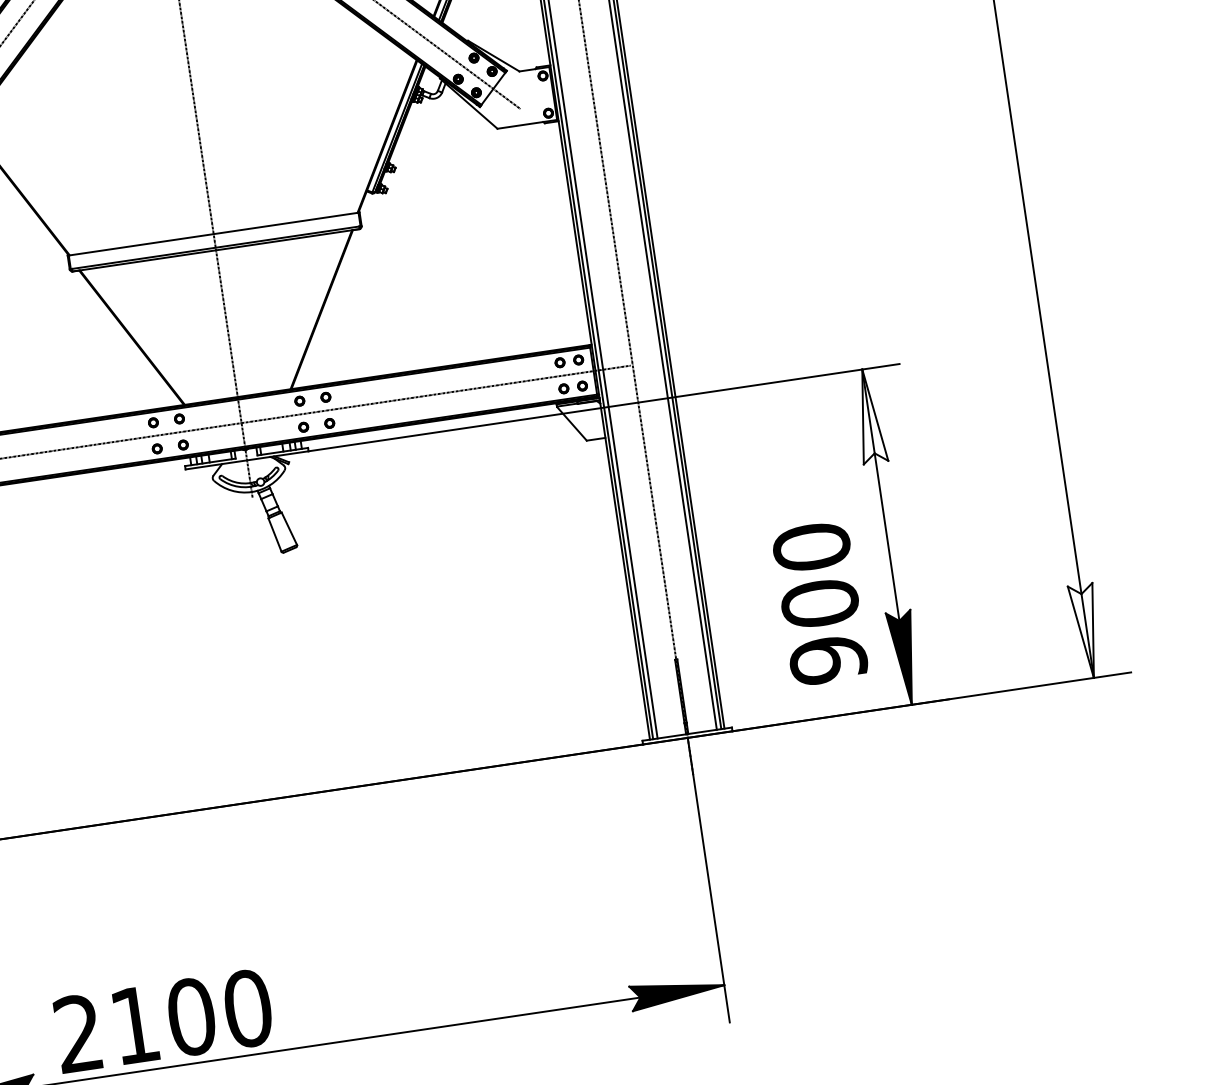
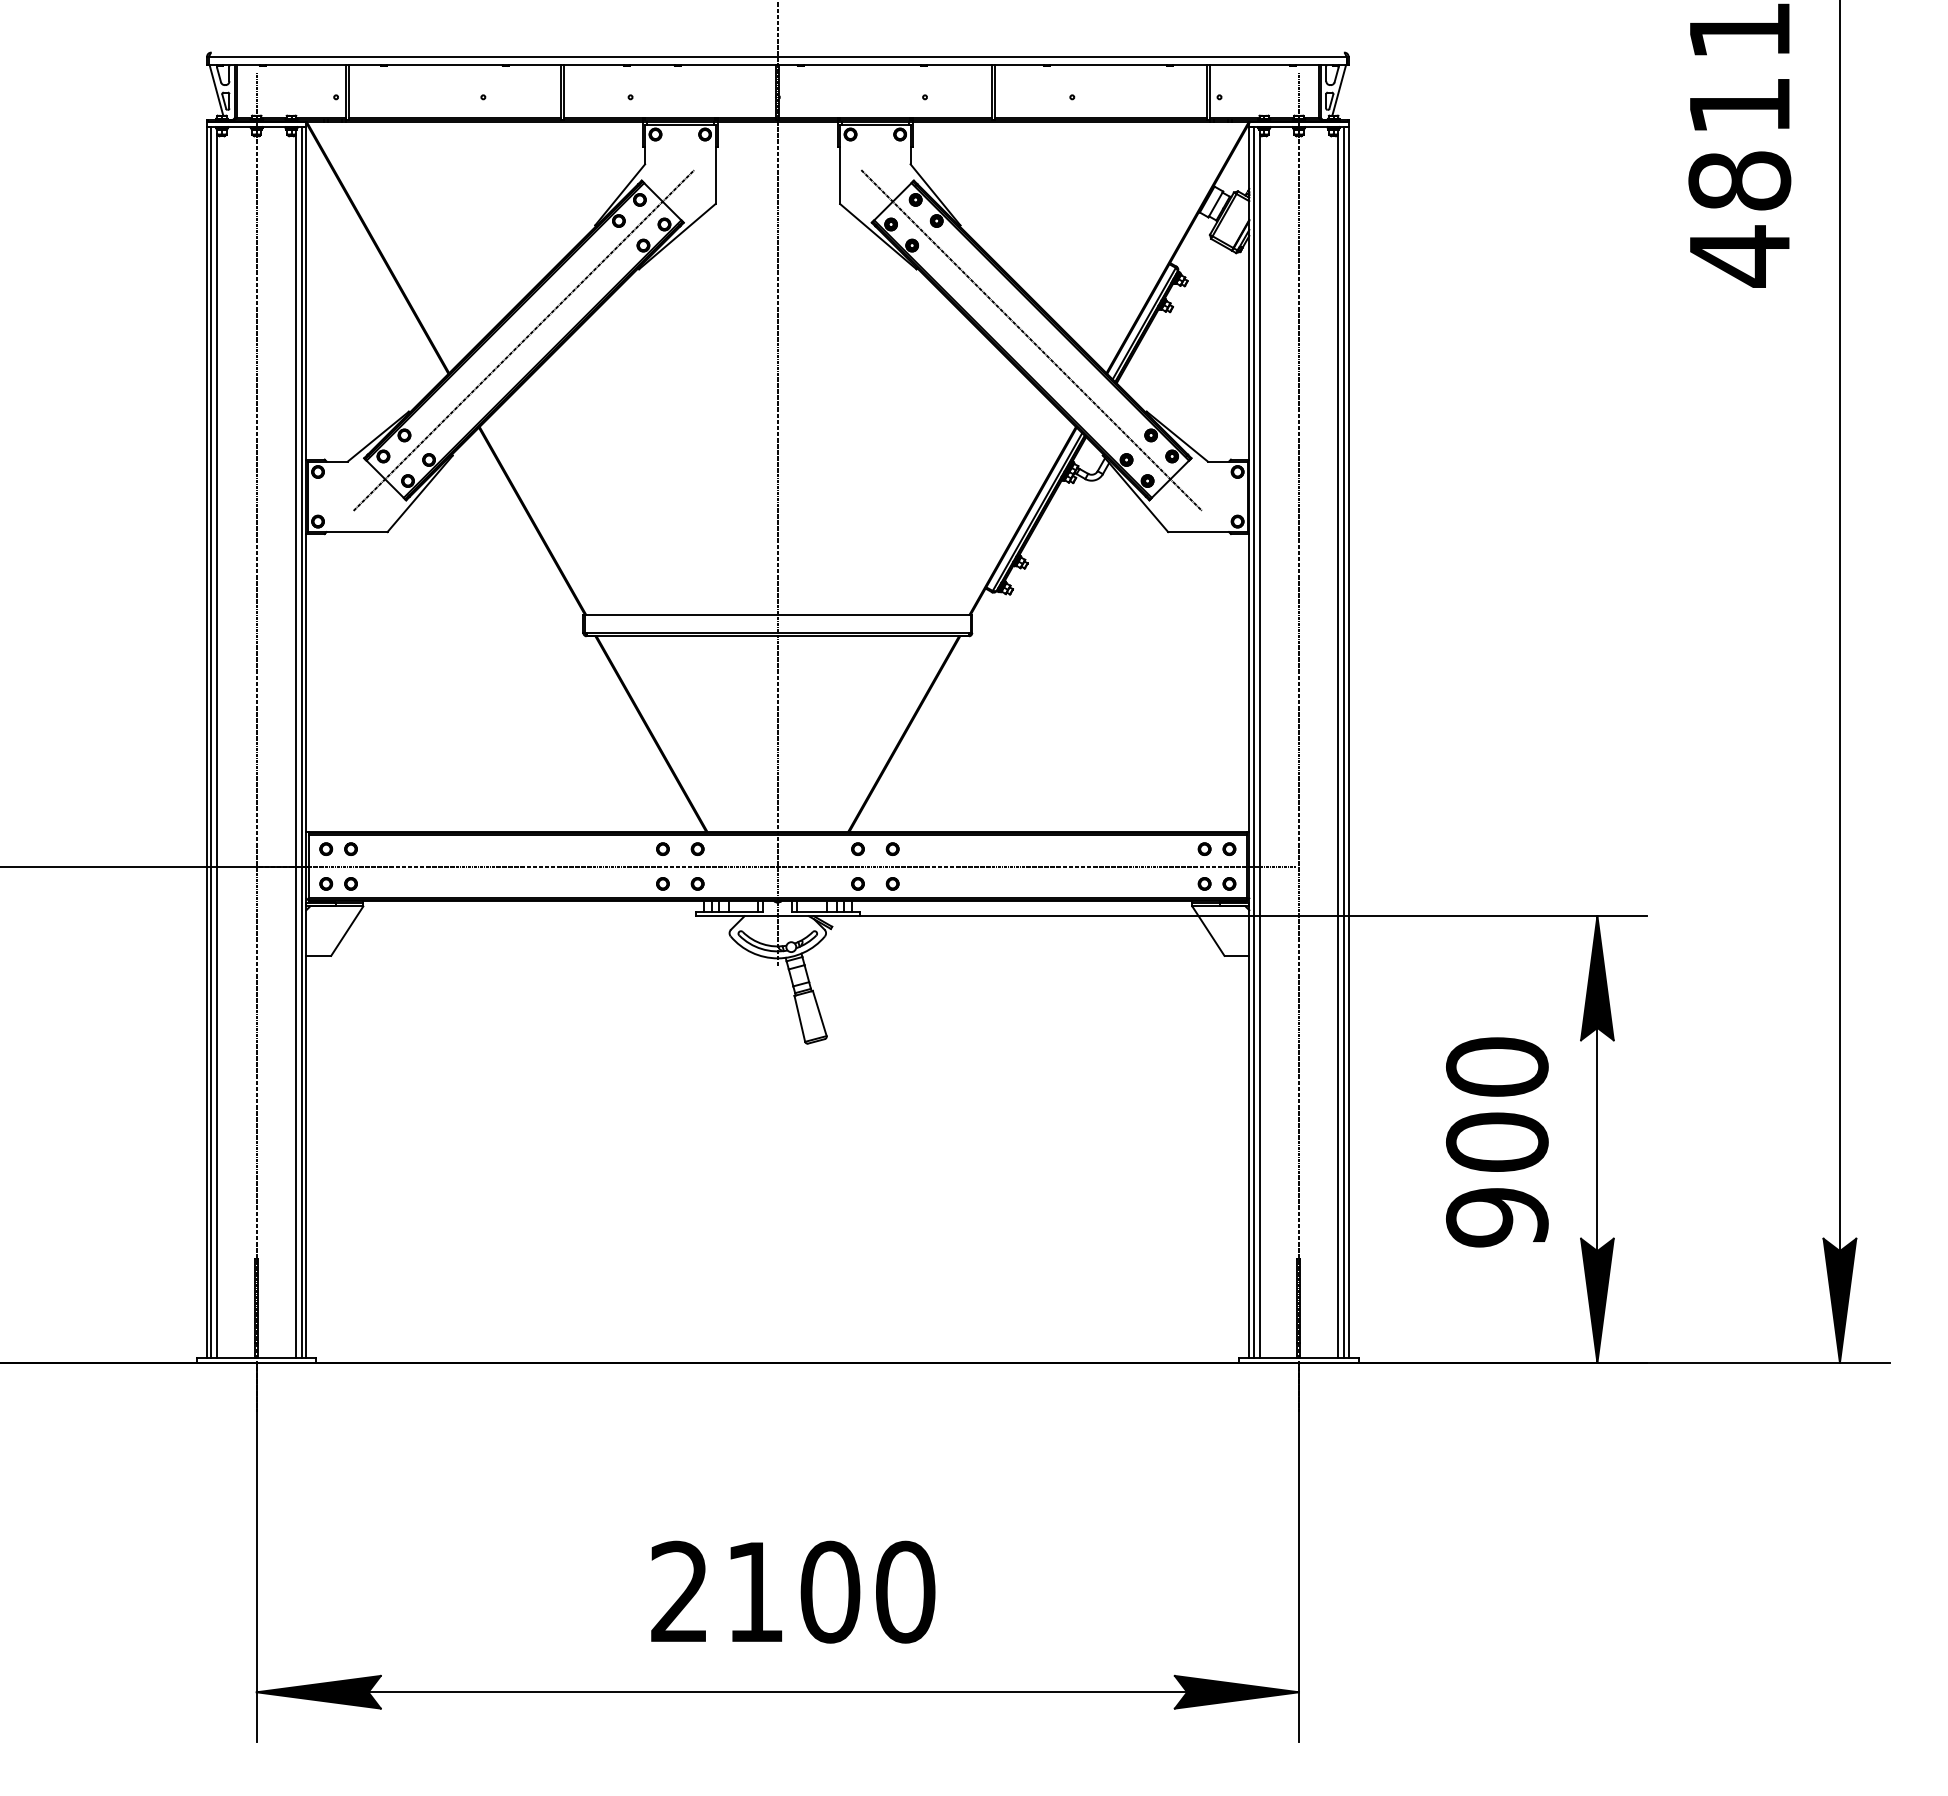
fill: (869, 416) -> (1597, 978), added
text: (820, 603) -> (1497, 1142), moved
fill: (1086, 631) -> (1839, 1300), added
text: (163, 1020) -> (793, 1591), moved

